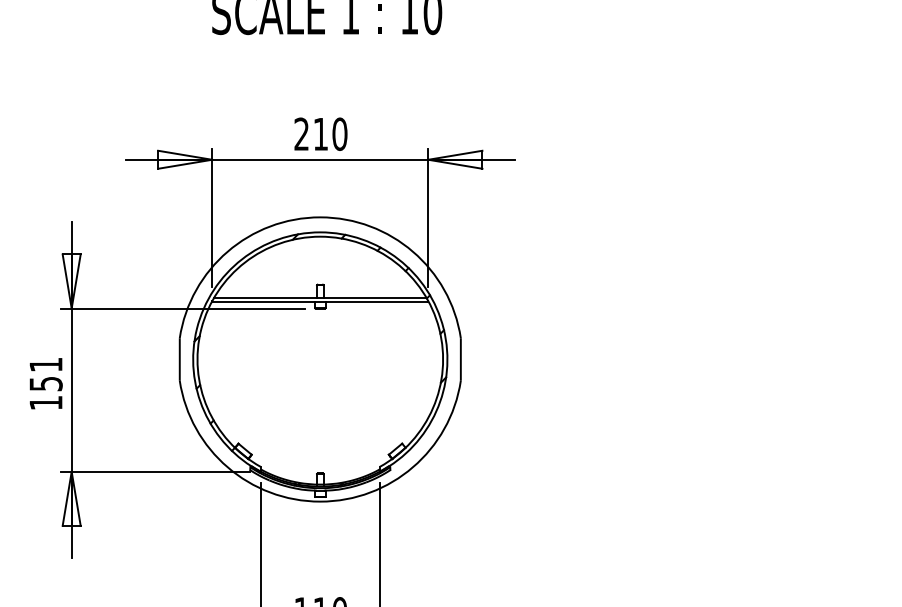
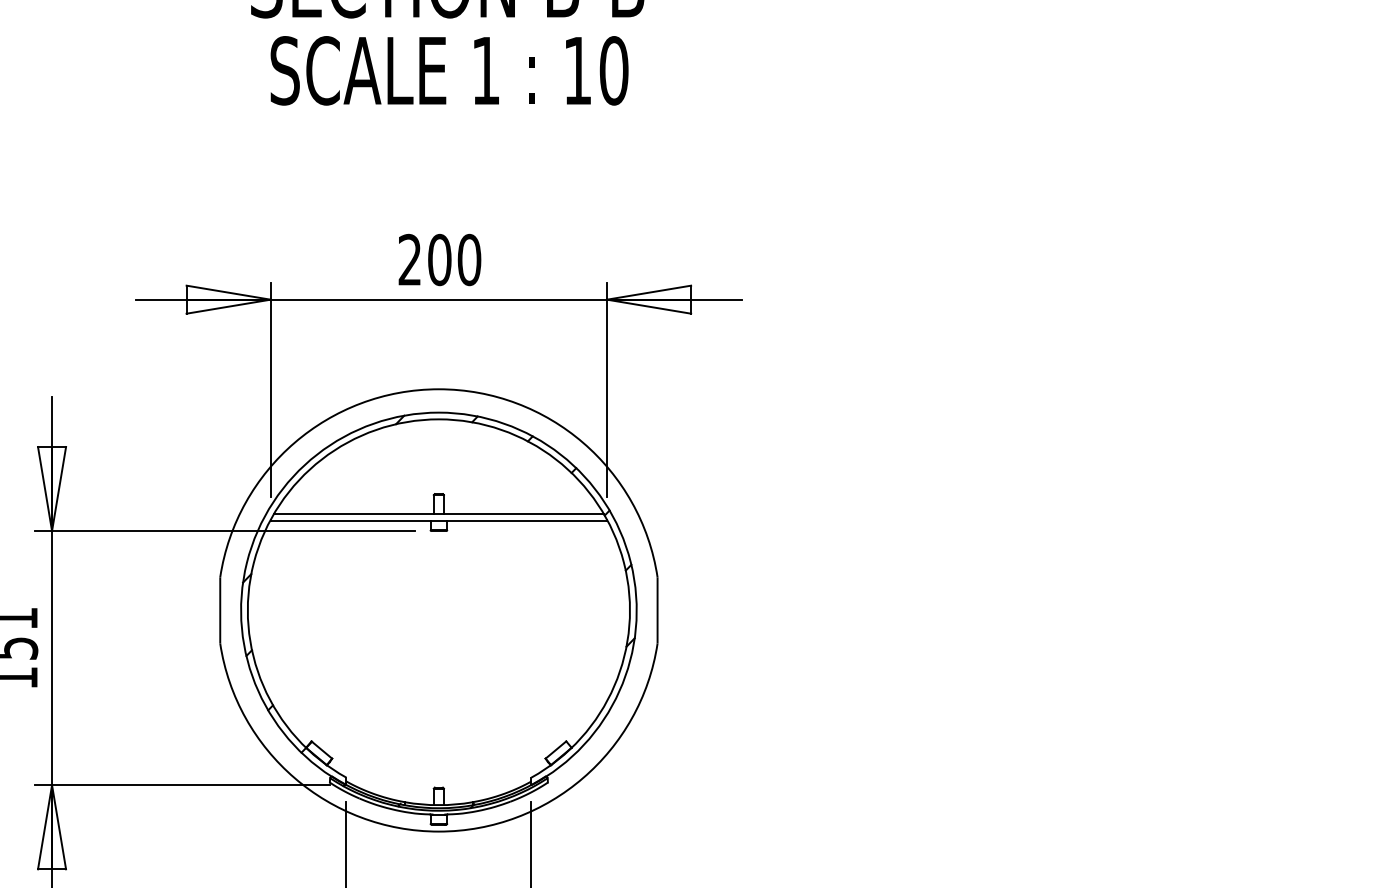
text: (320, 133) -> (439, 258), 210 -> 200

